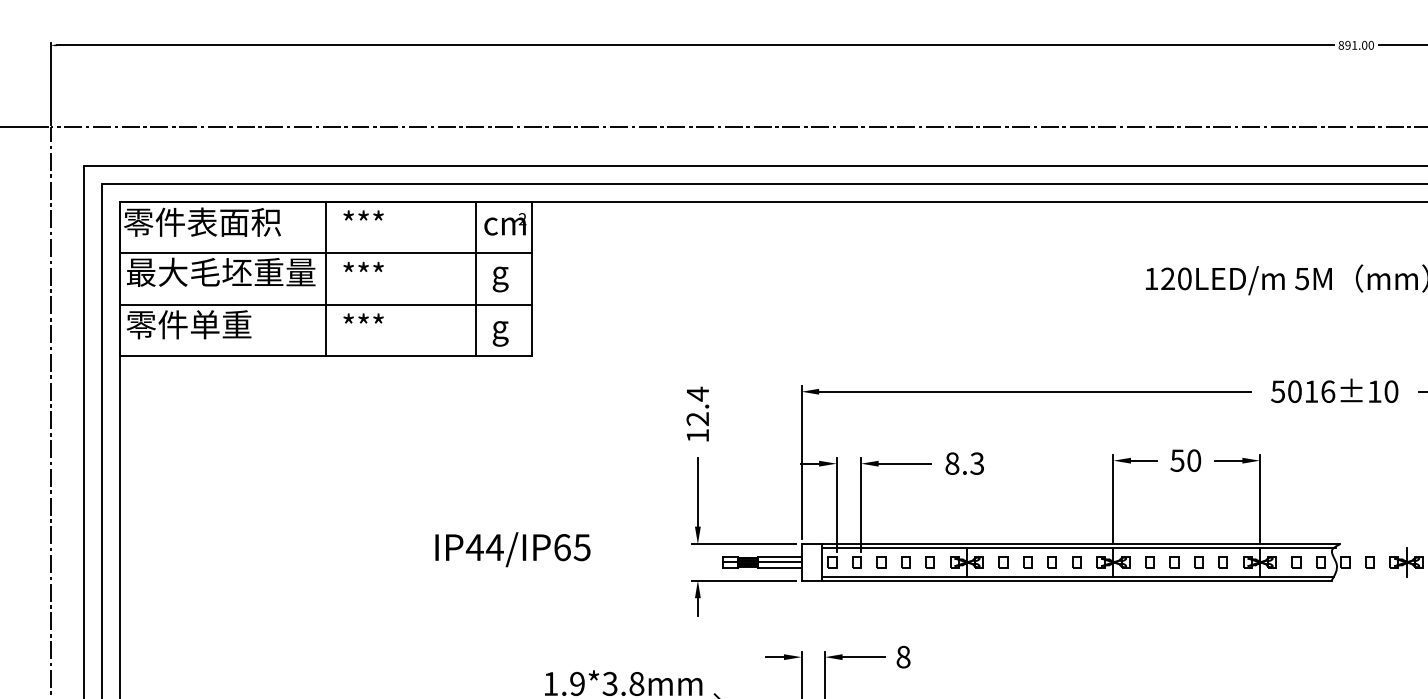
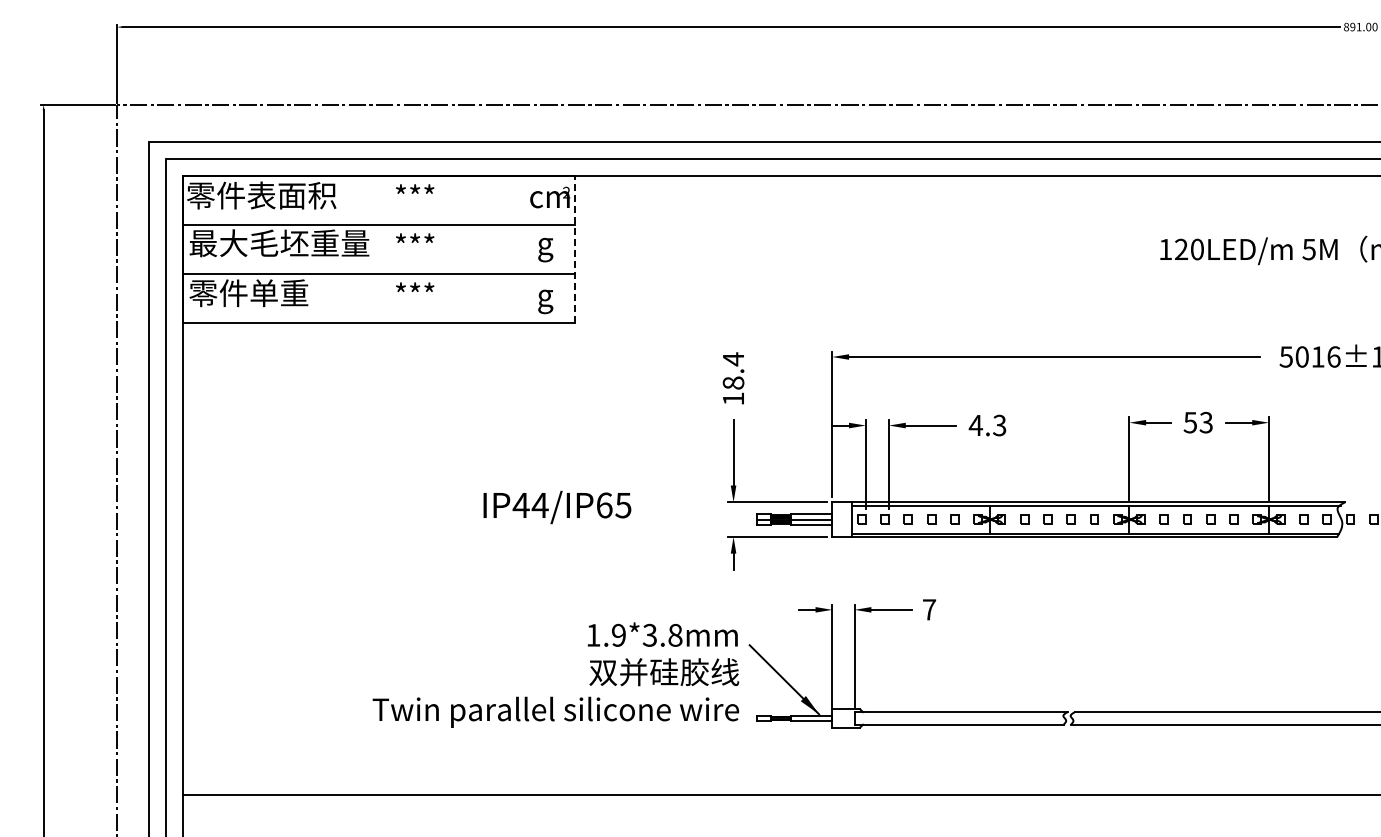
line: (326, 278) -> (379, 249), removed
line: (476, 278) -> (522, 249), removed
line: (531, 278) -> (575, 249), solid -> dashed
text: (697, 418) -> (733, 382), 12.4 -> 18.4
text: (1193, 460) -> (1205, 422), 50 -> 53
text: (951, 463) -> (975, 425), 8.3 -> 4.3
text: (903, 656) -> (929, 609), 8 -> 7

